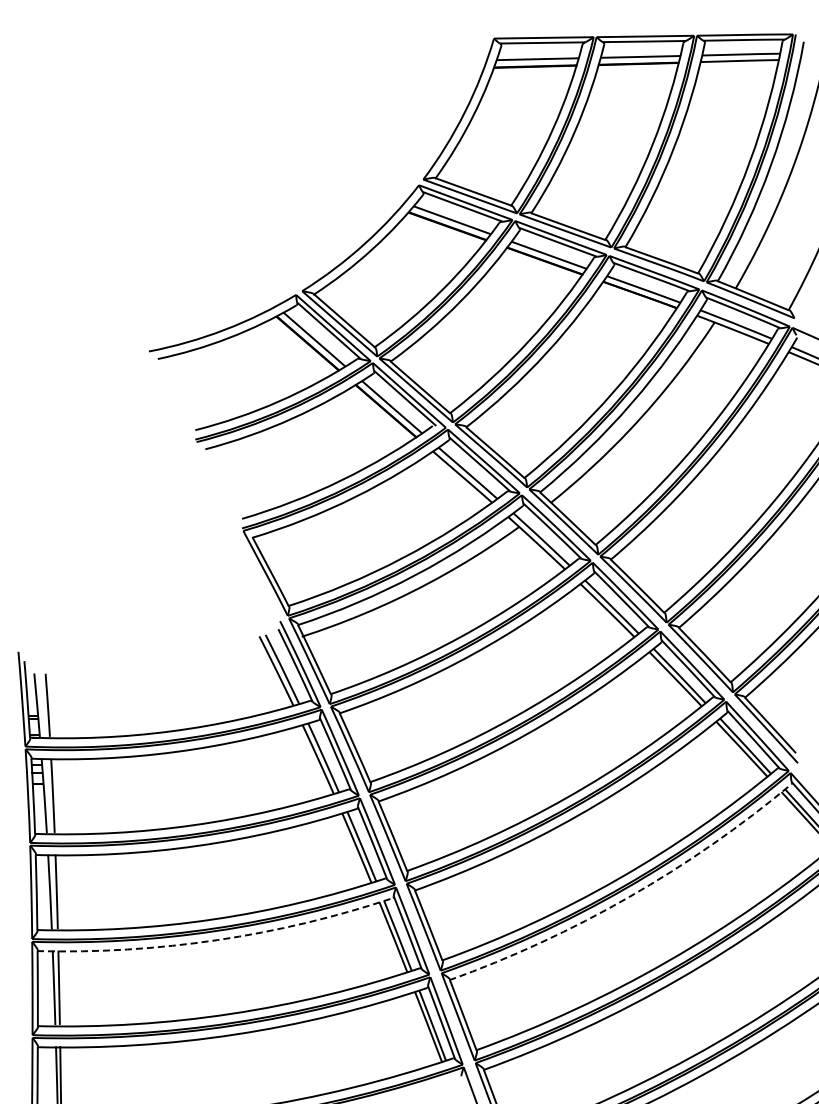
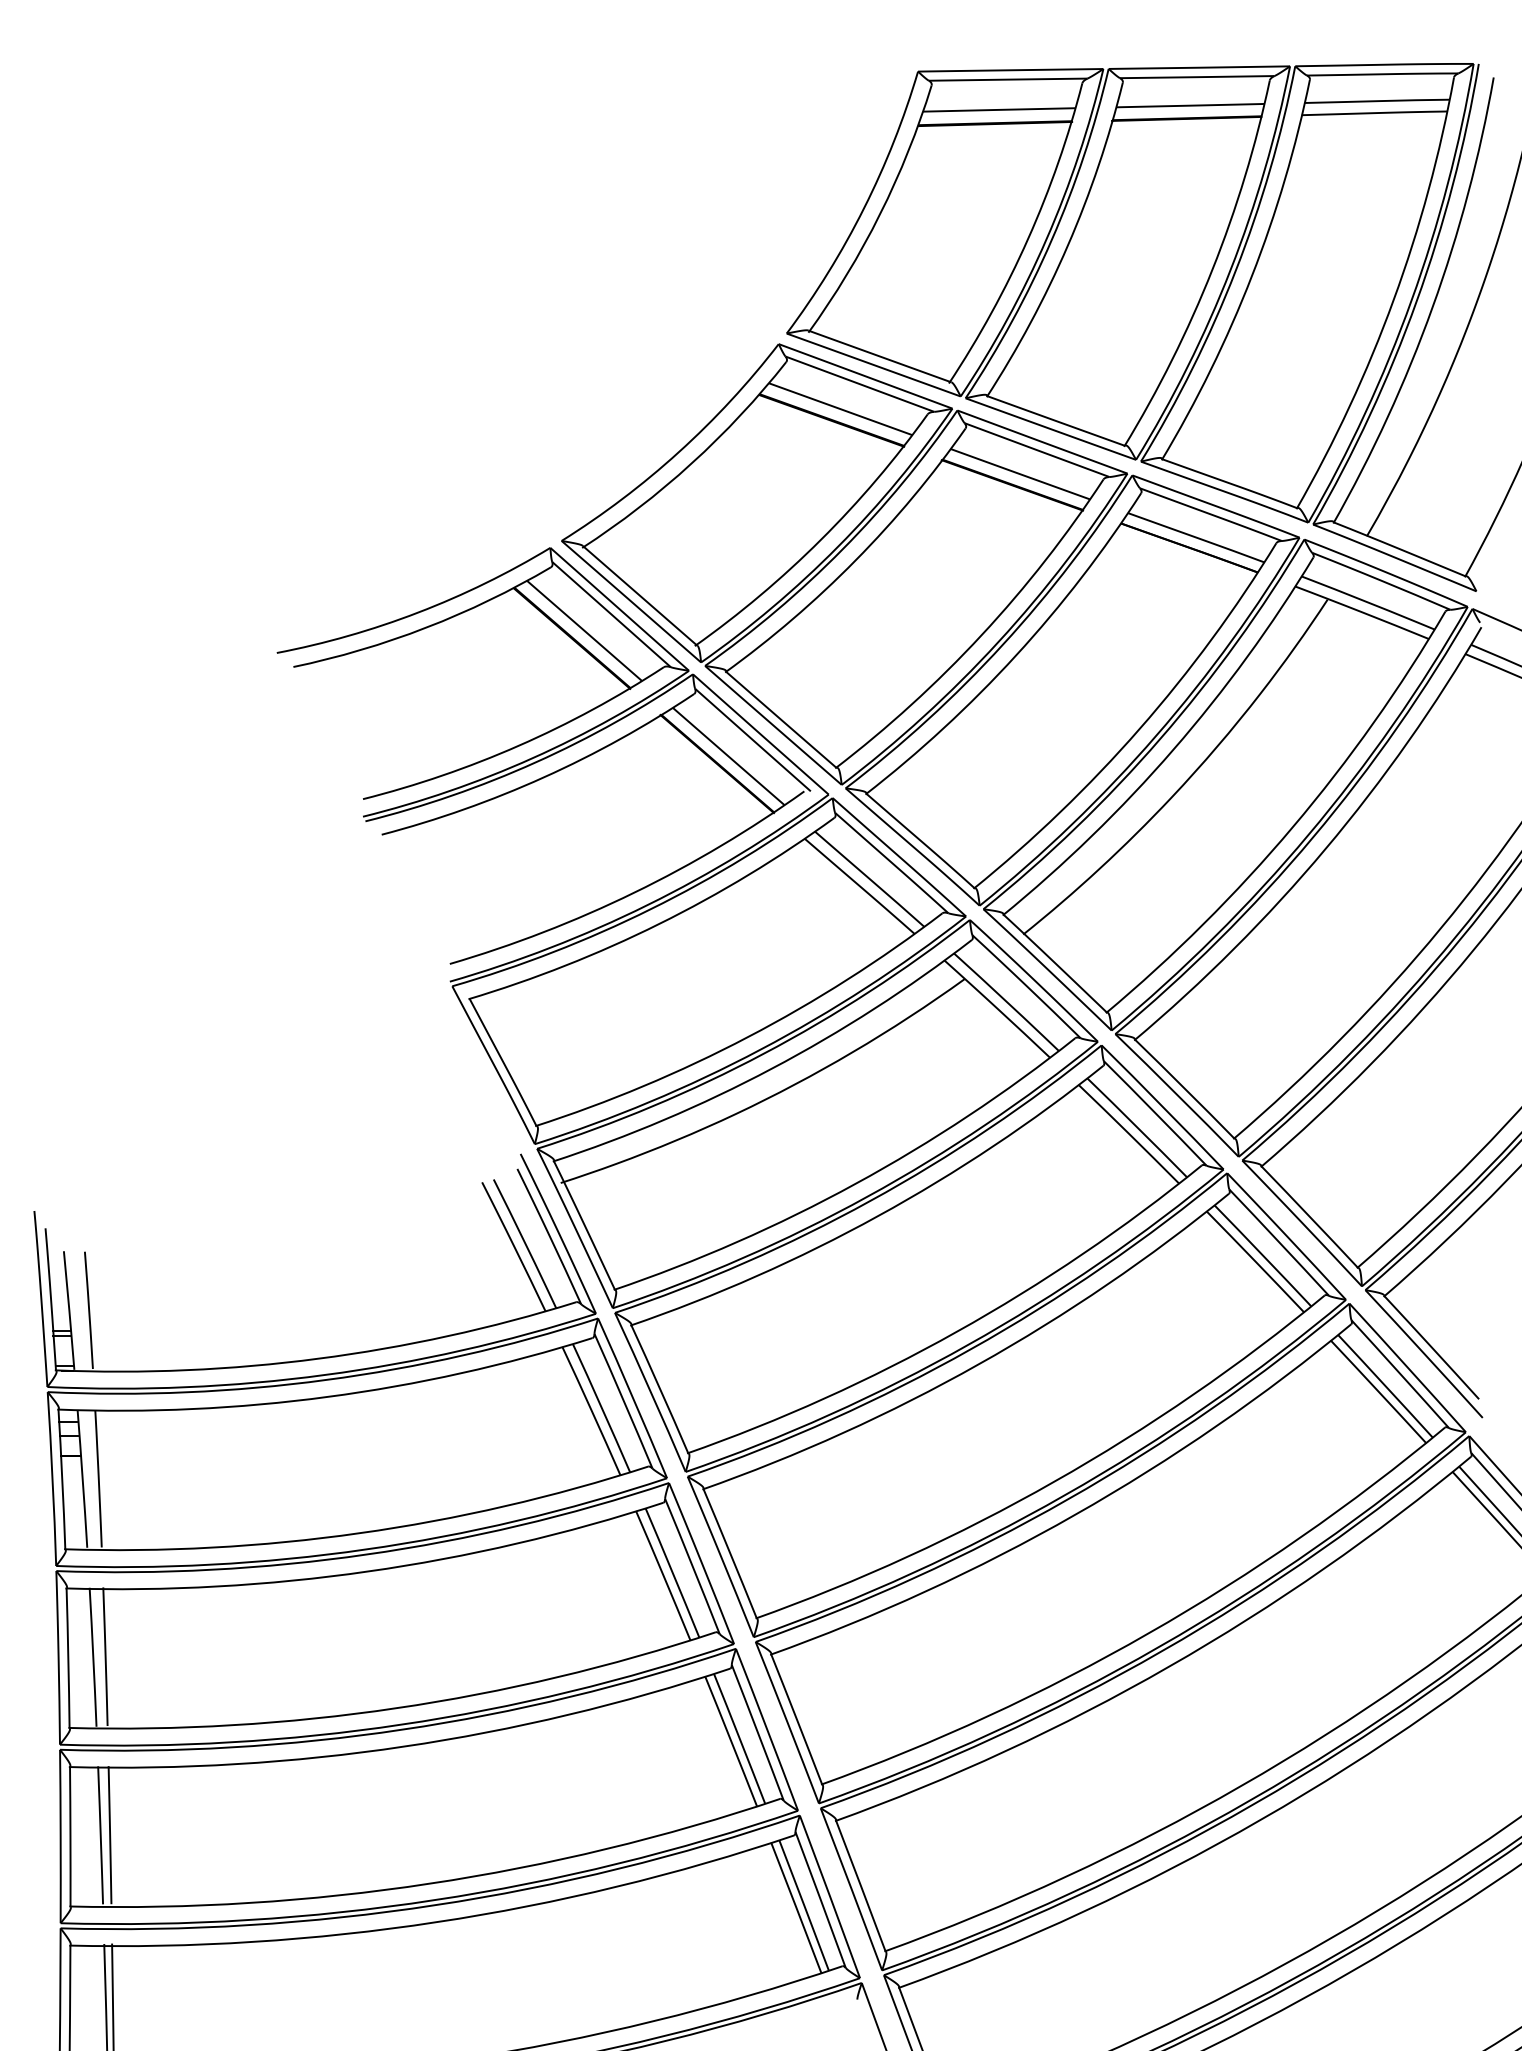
arc: (629, 897) -> (1169, 1667), dashed -> solid
arc: (217, 940) -> (404, 1747), dashed -> solid

